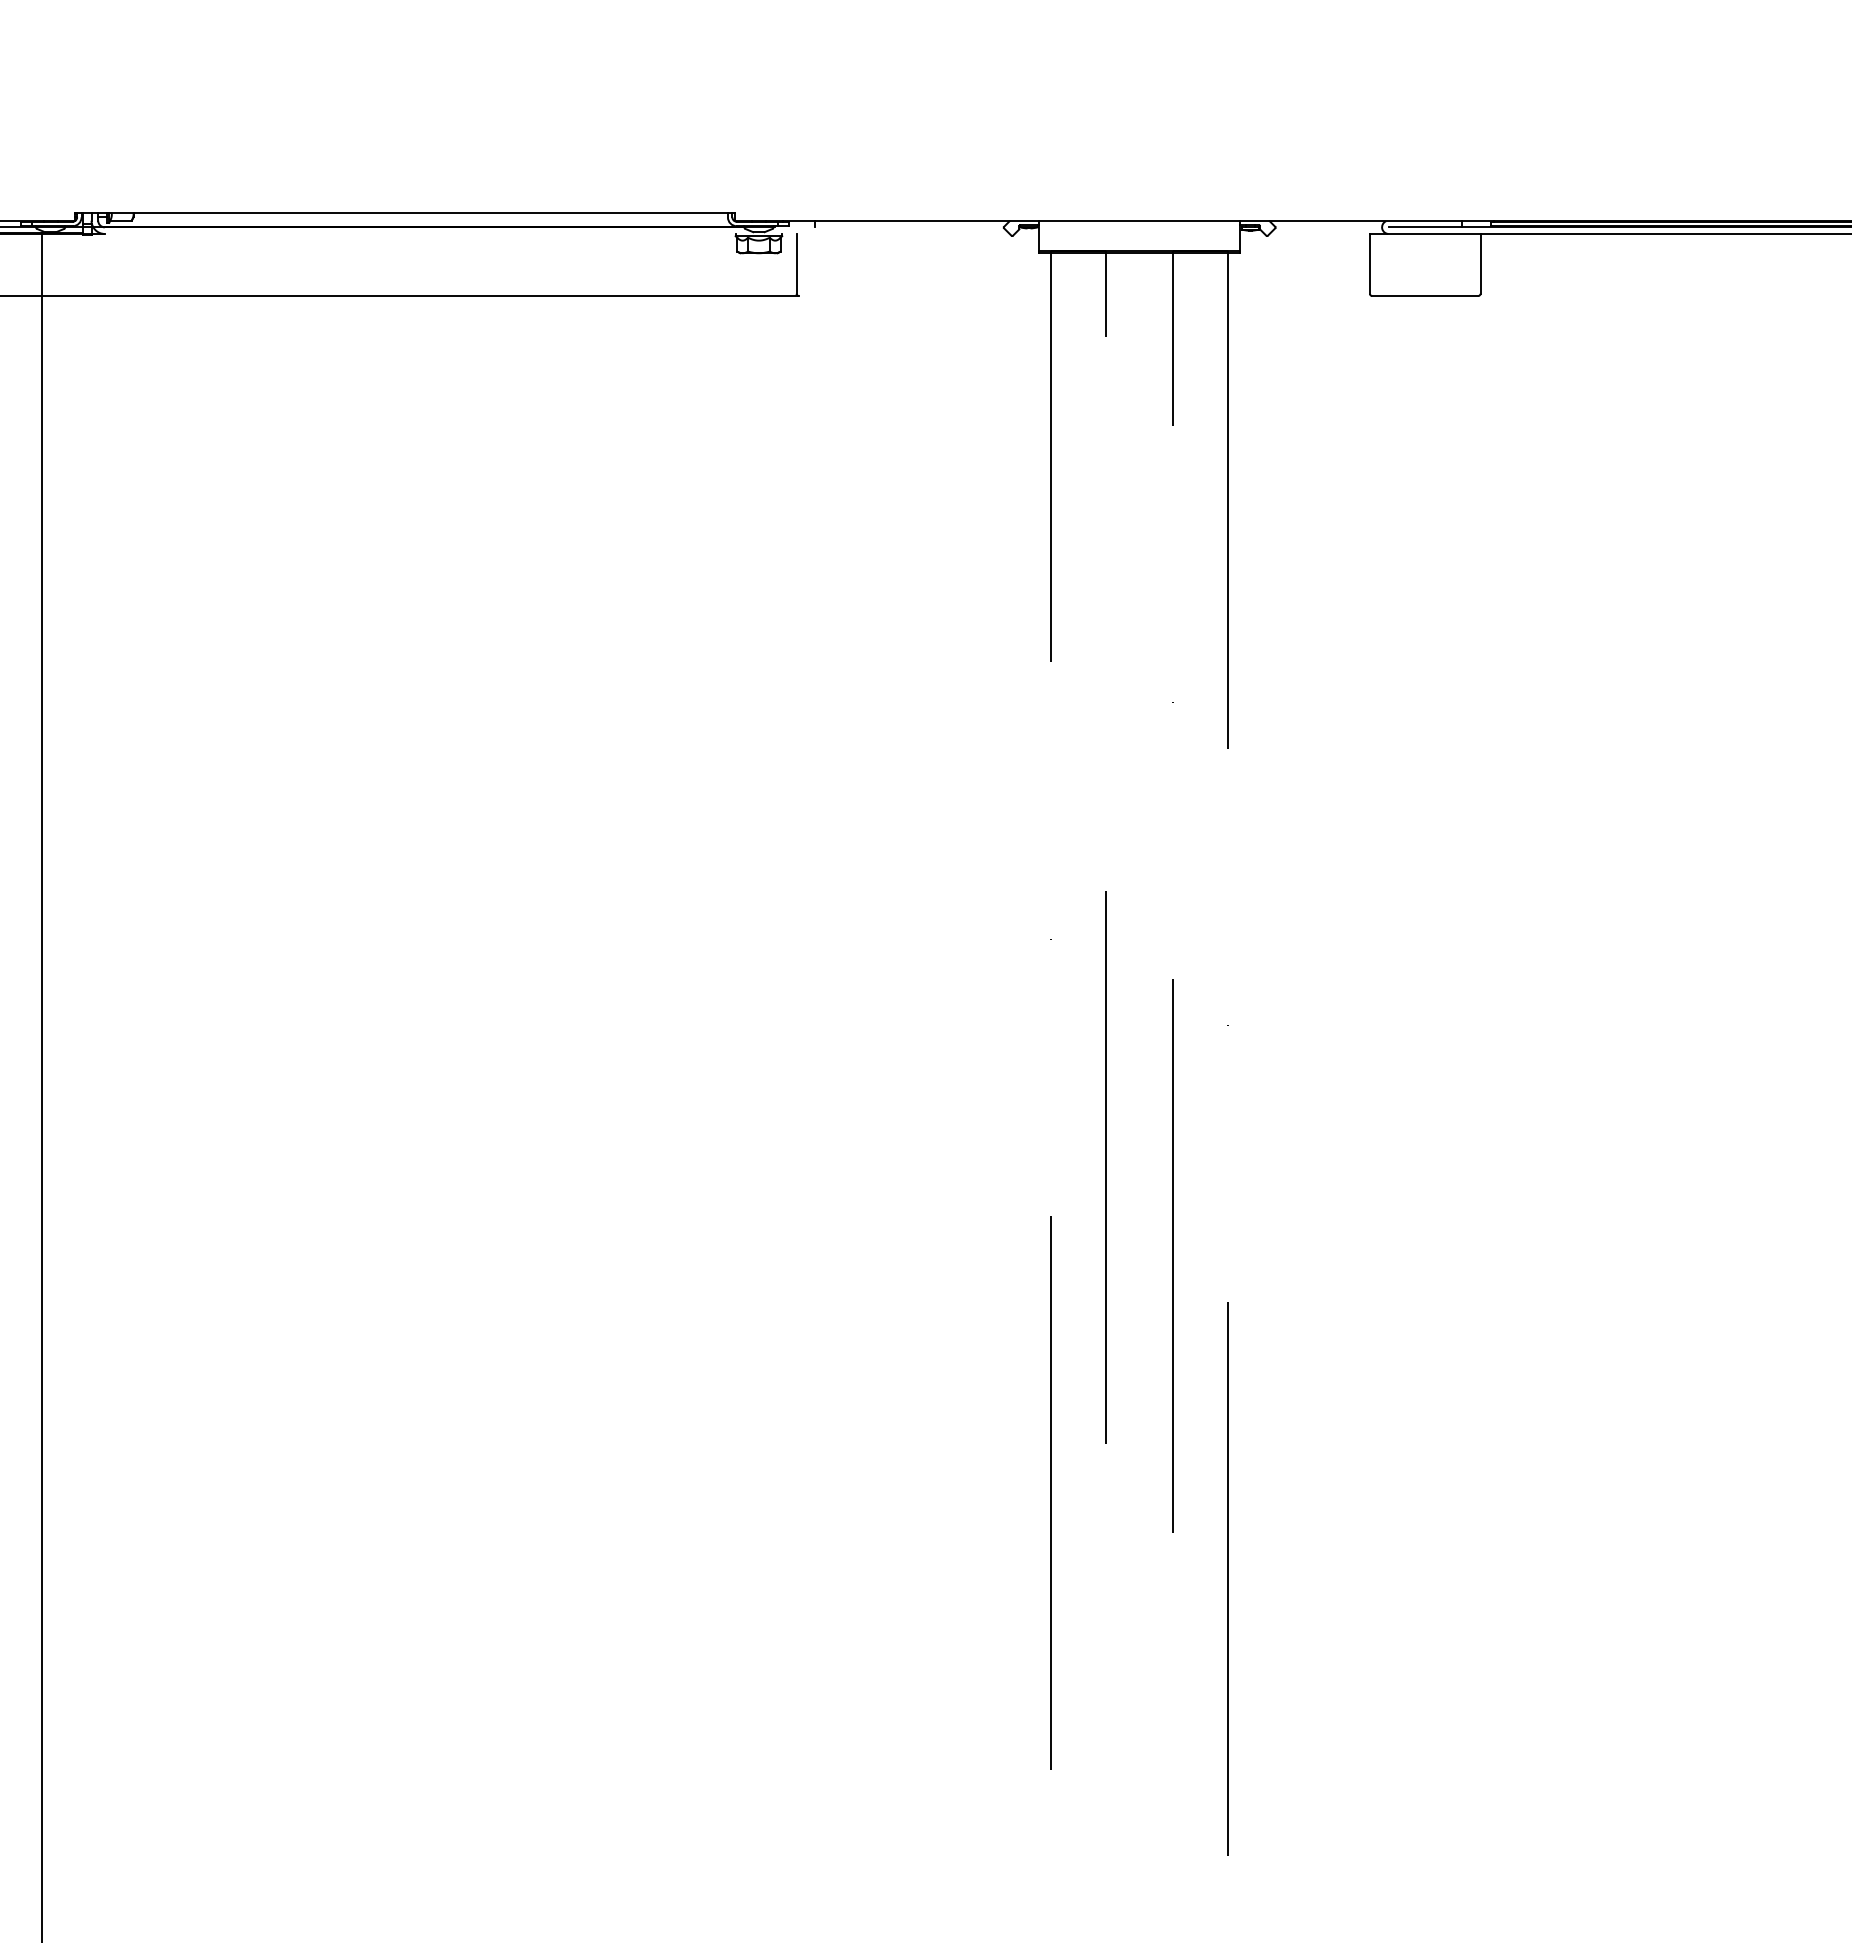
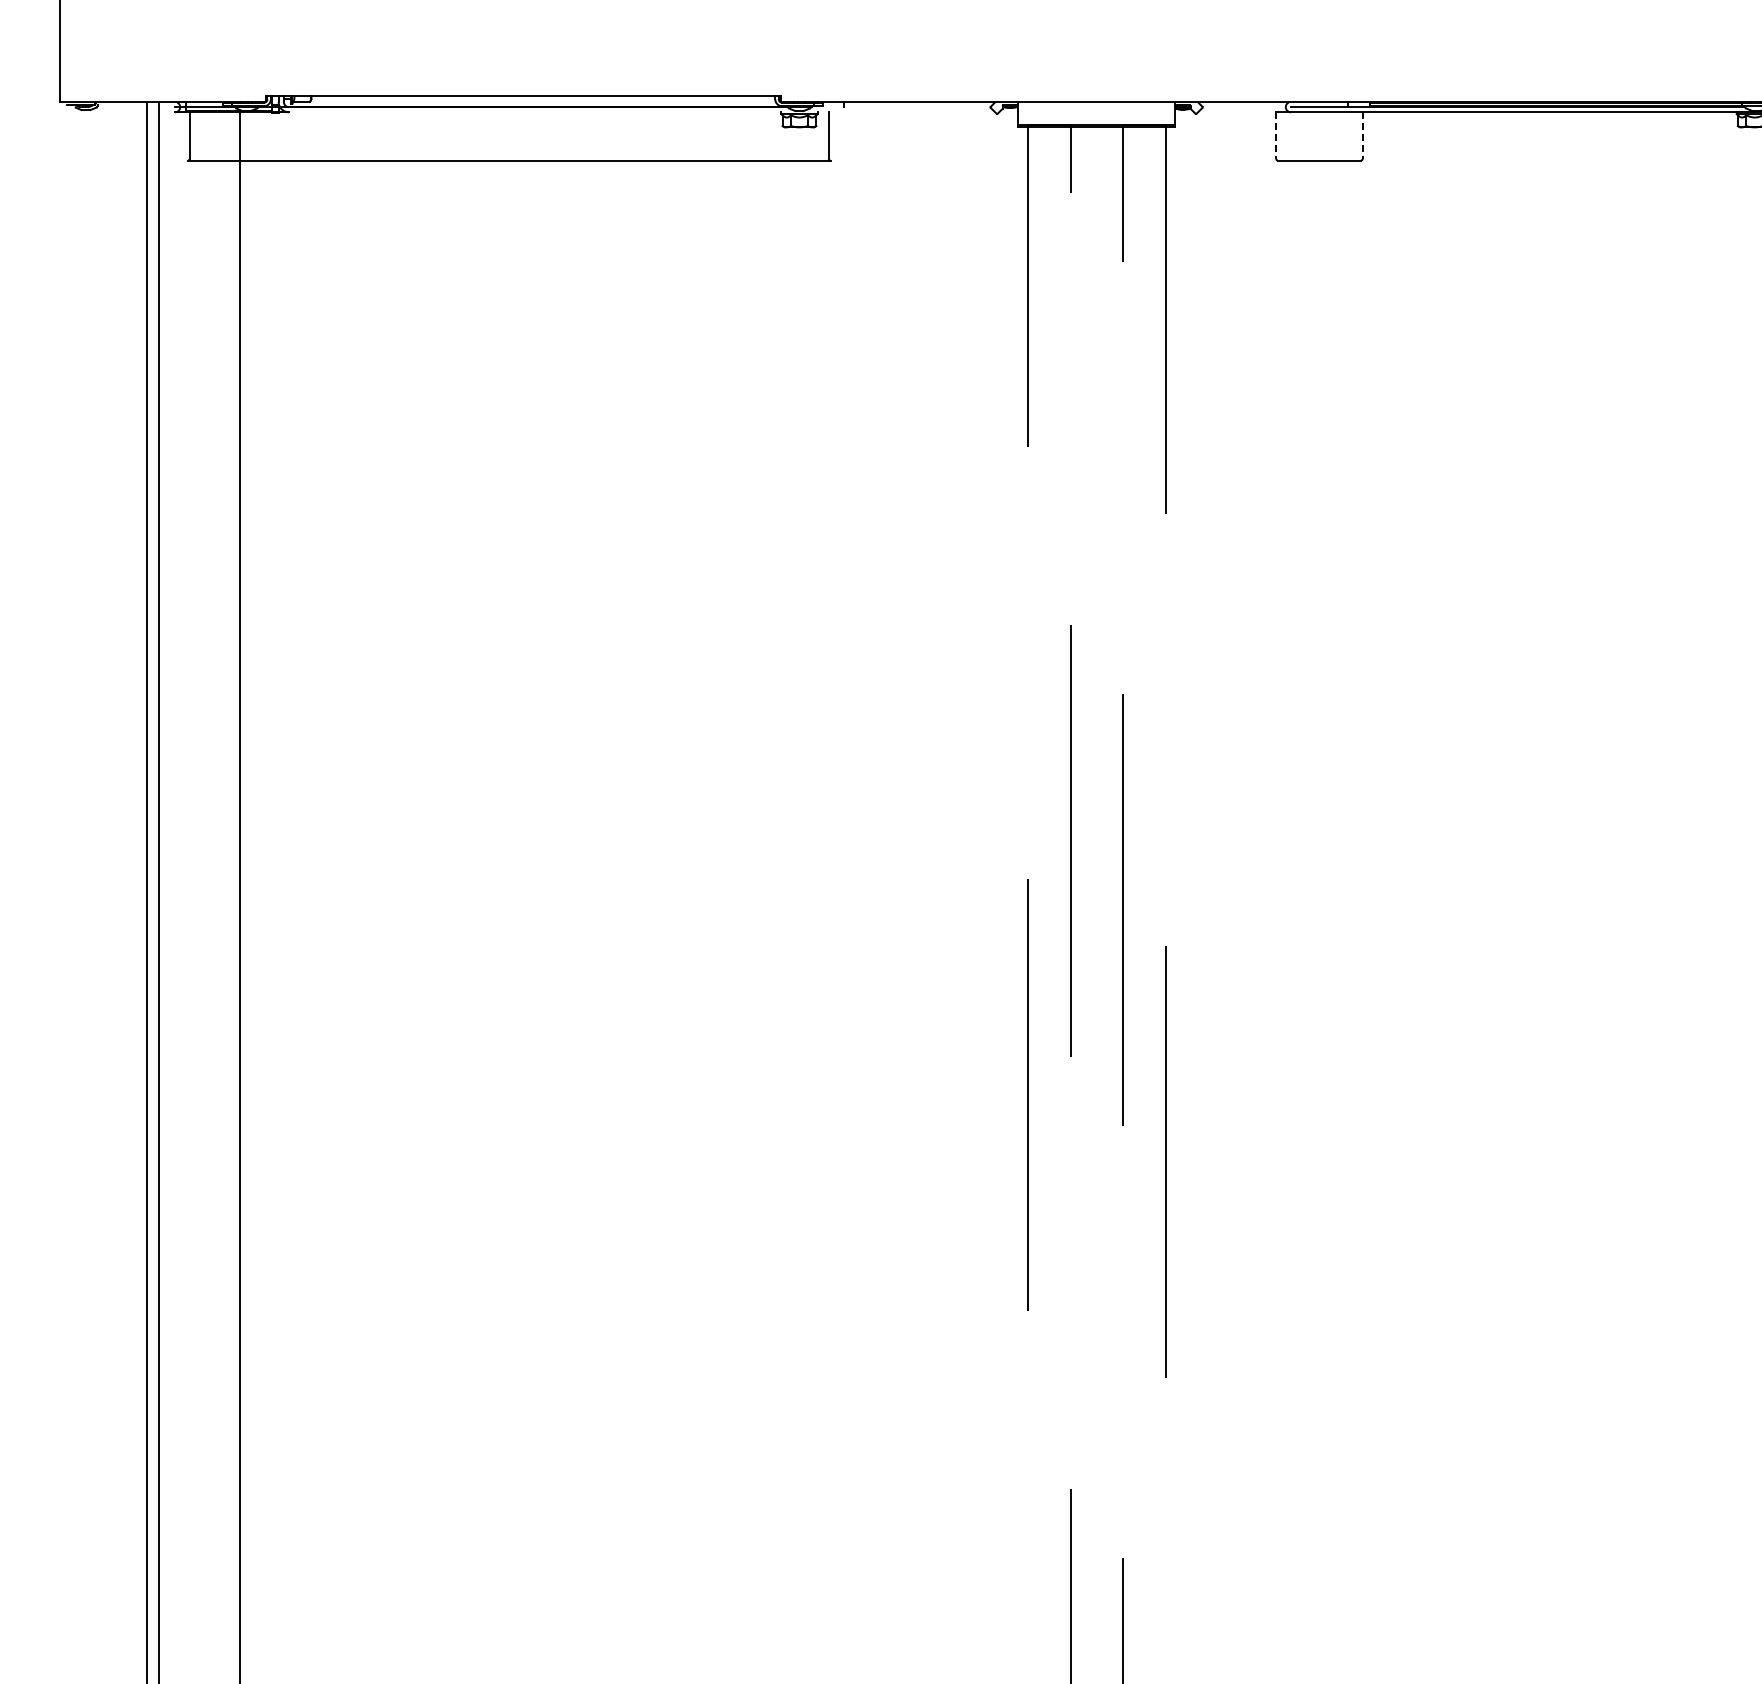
line: (1370, 264) -> (1276, 136), solid -> dashed
line: (1480, 264) -> (1362, 136), solid -> dashed

